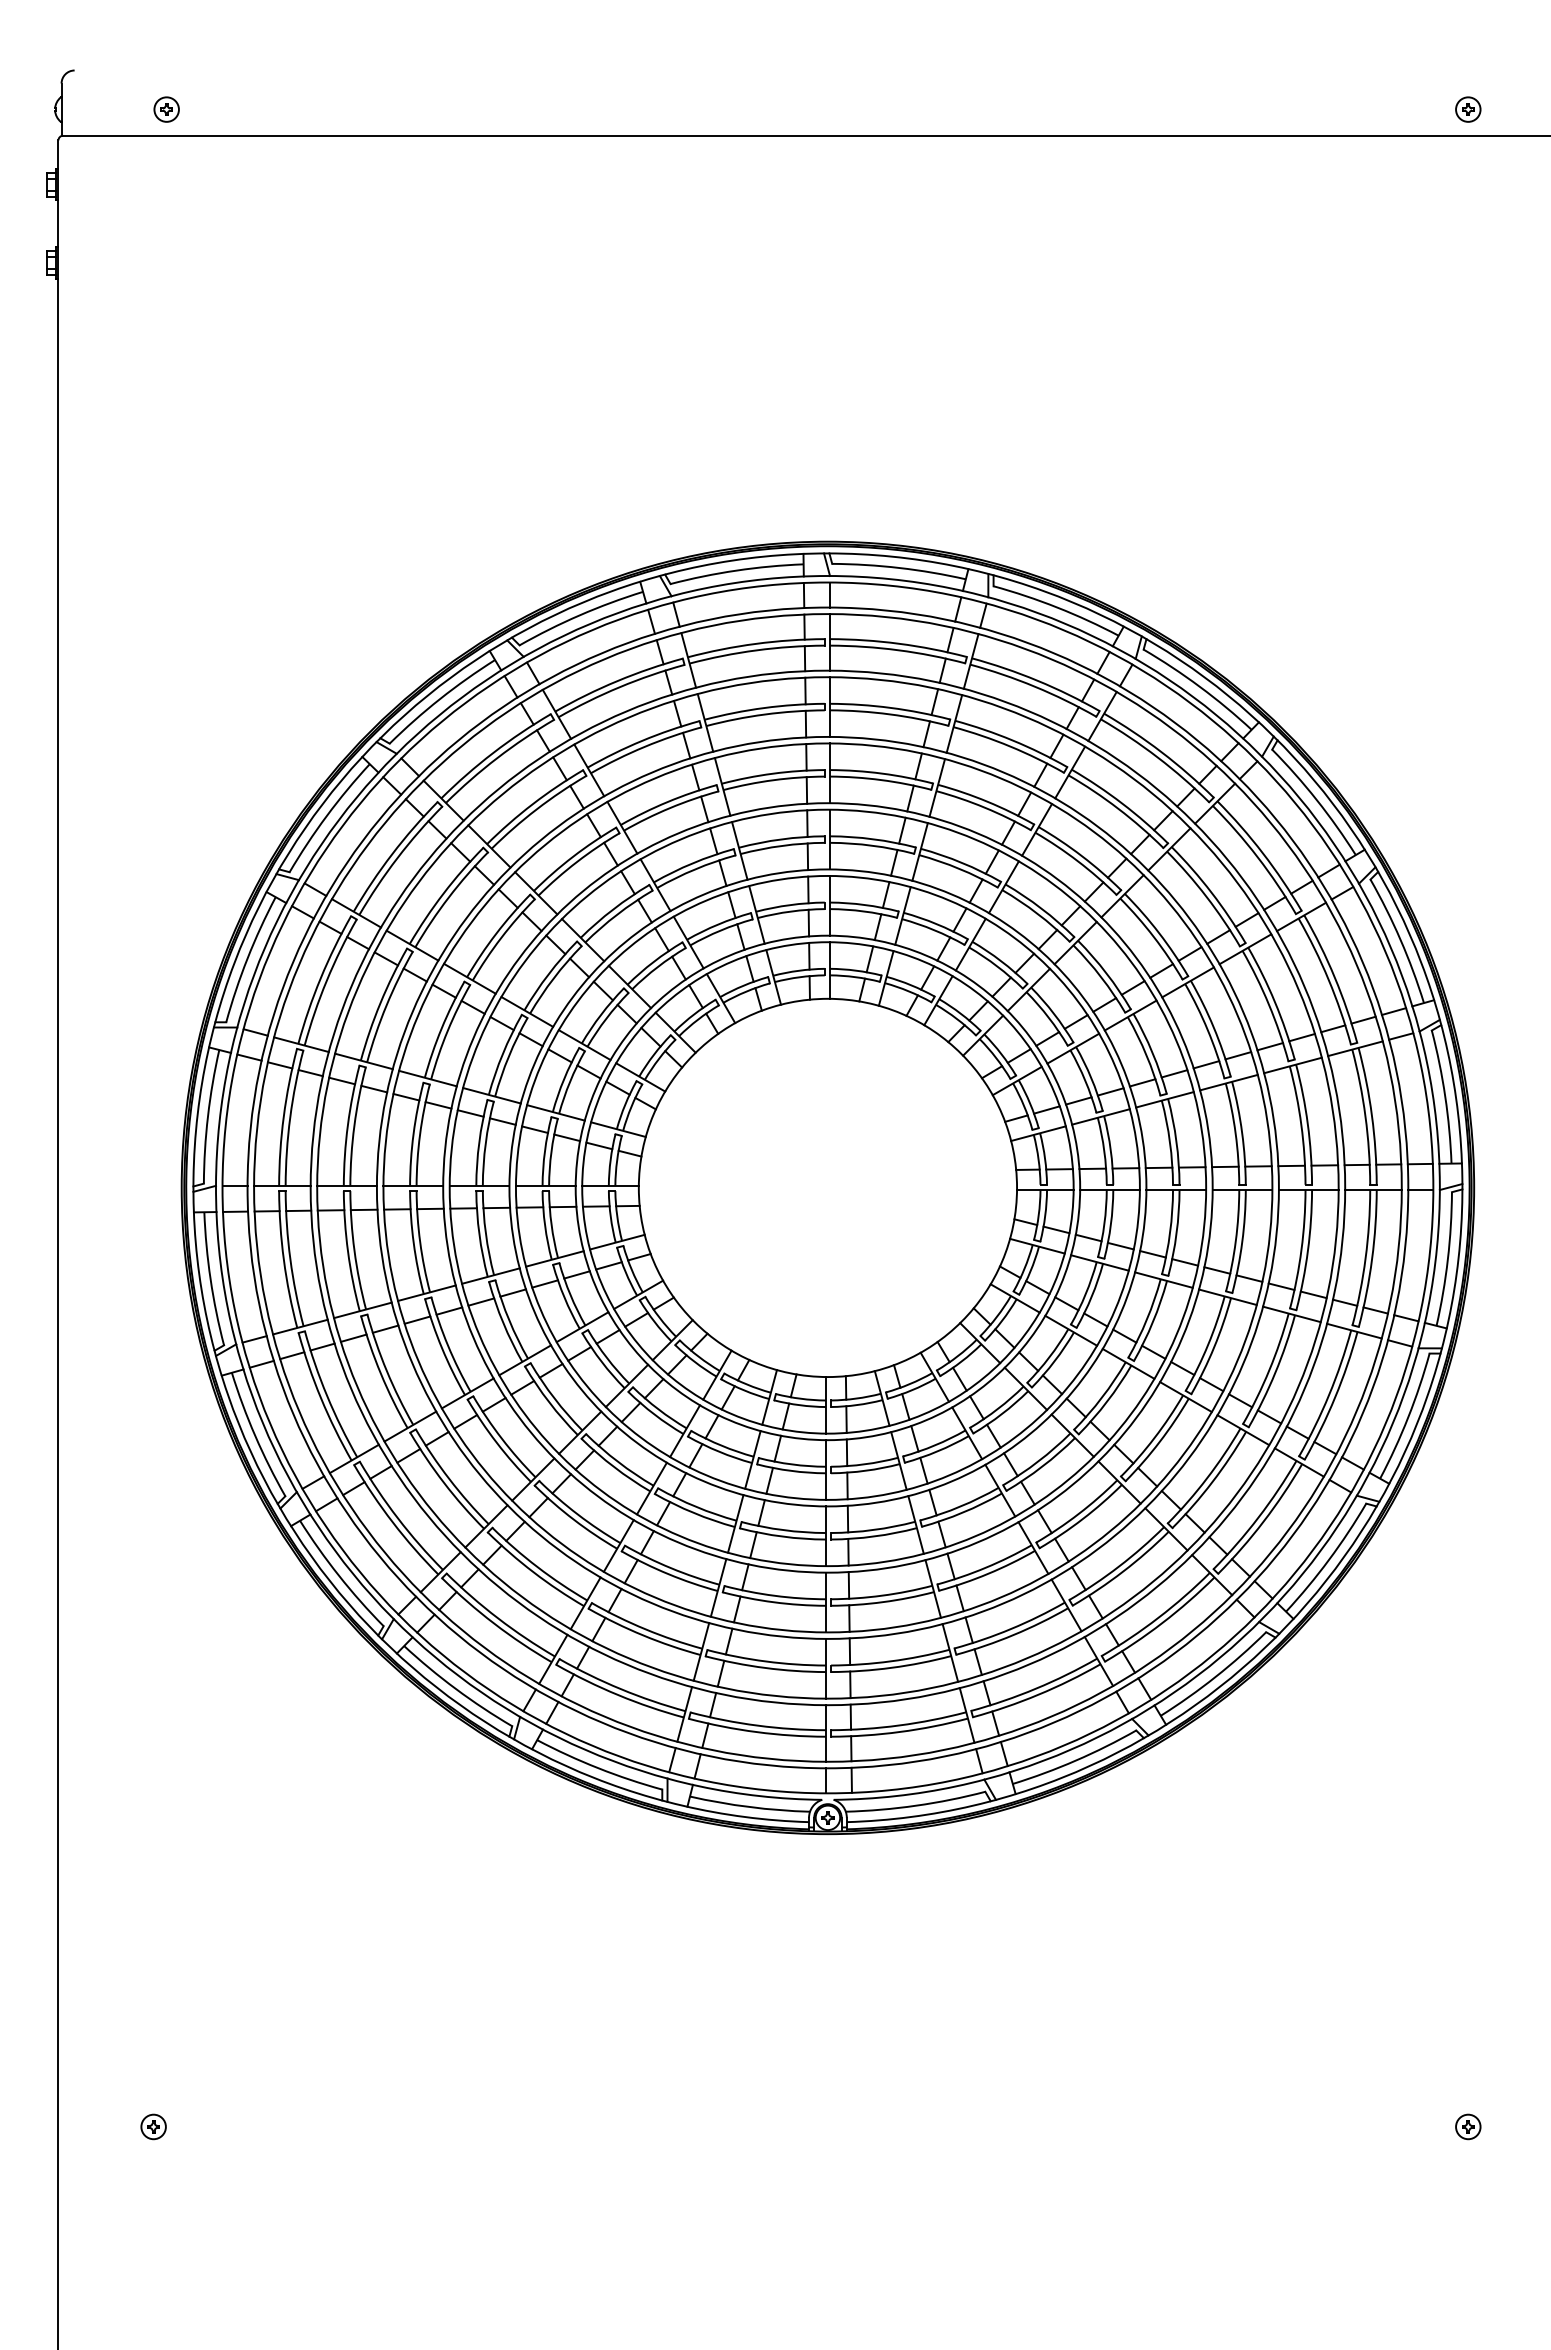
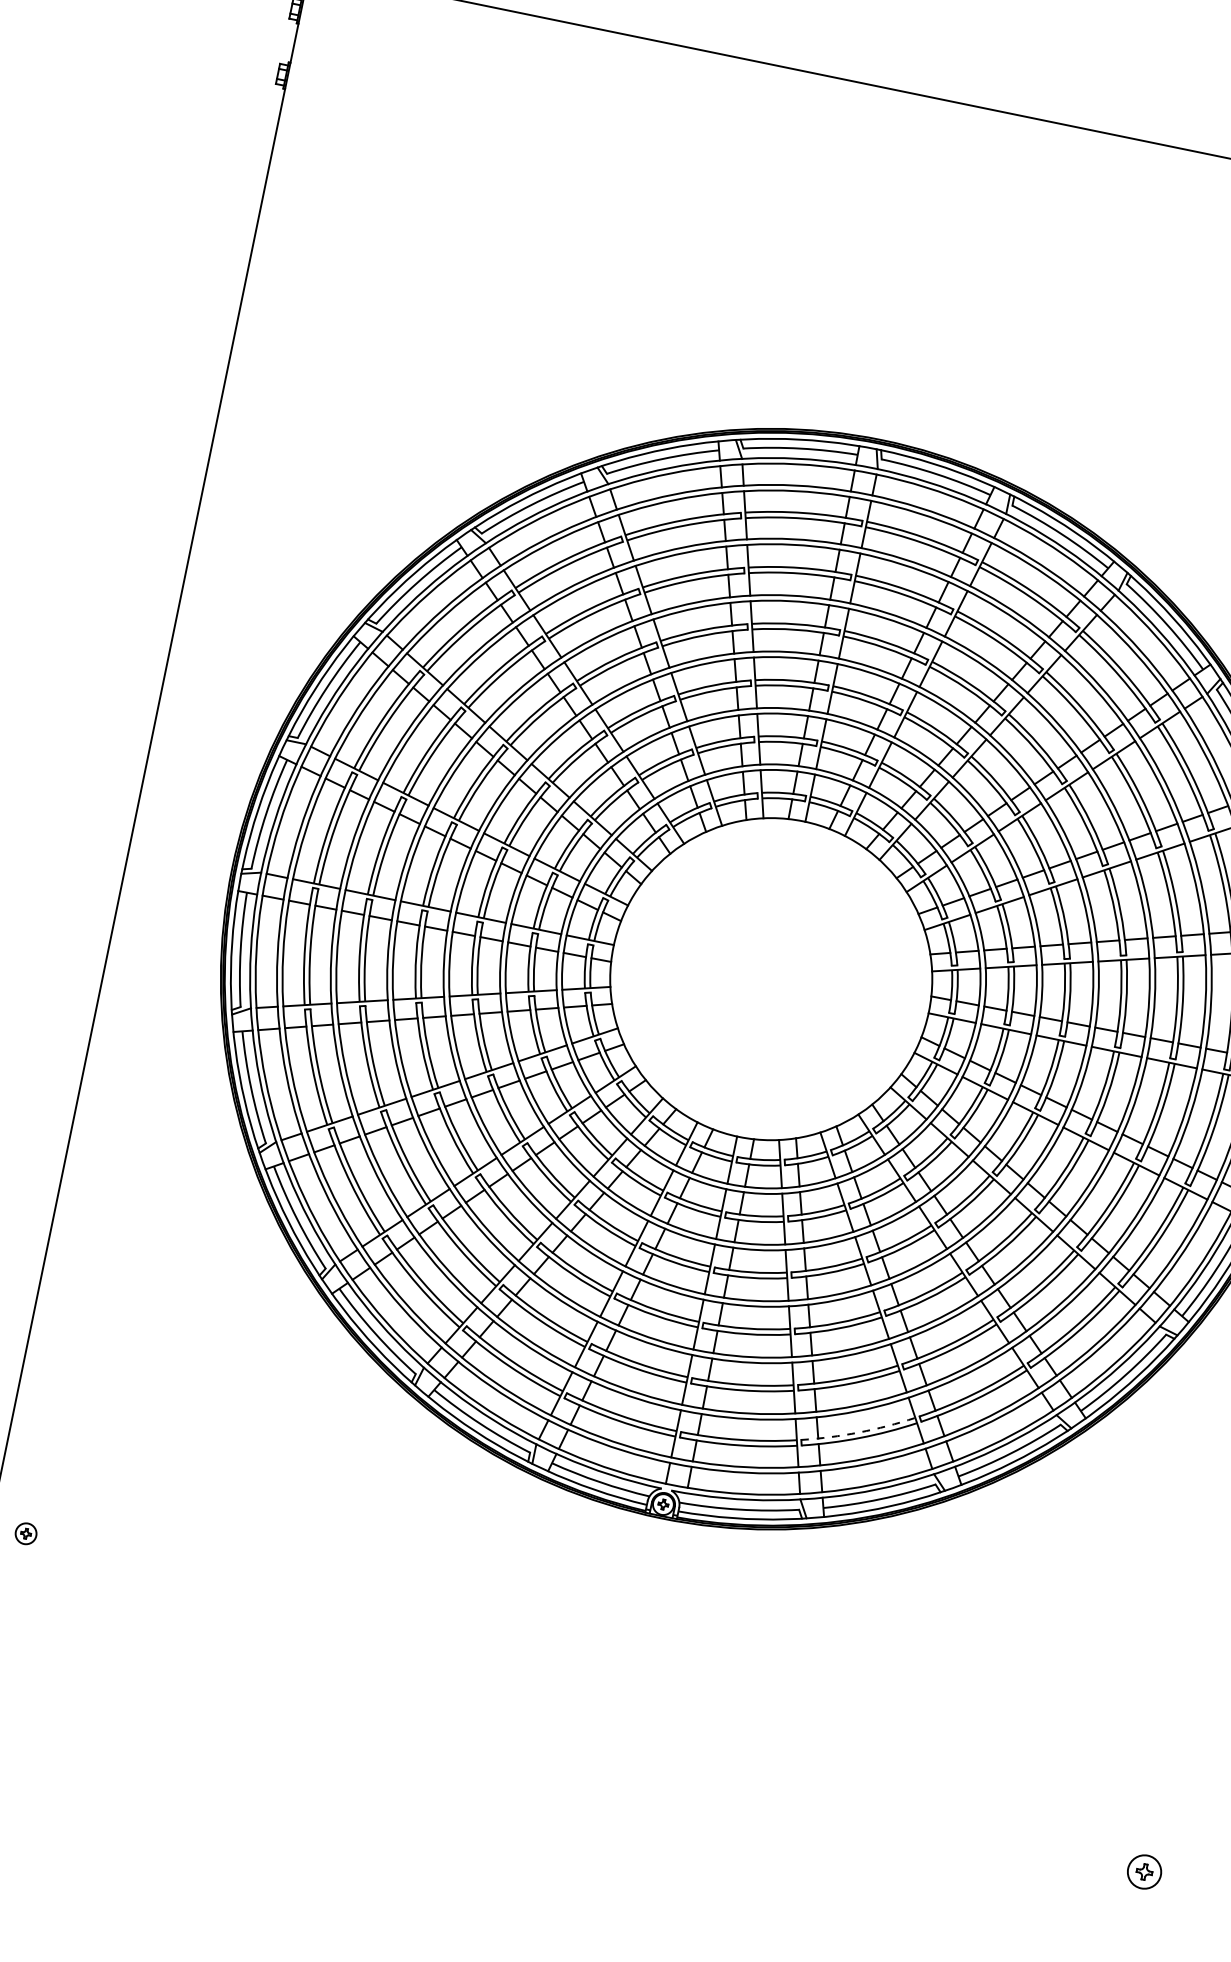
arc: (1035, 1688) -> (858, 1432), solid -> dashed
part: (153, 2126) -> (26, 1533), moved
part: (1468, 2126) -> (1144, 1871), size x1.6

